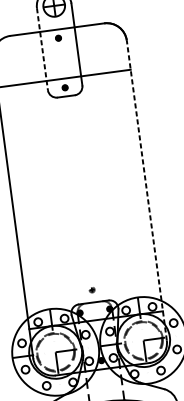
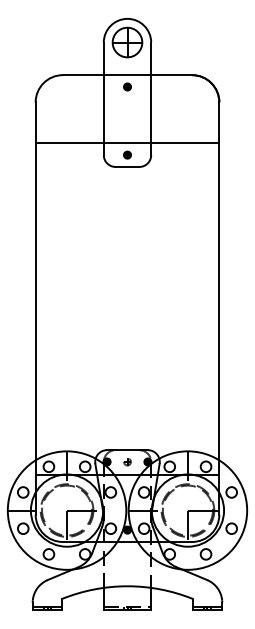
line: (42, 49) -> (103, 99), dashed -> solid
line: (146, 190) -> (219, 308), dashed -> solid
part: (92, 290) -> (127, 462), moved

